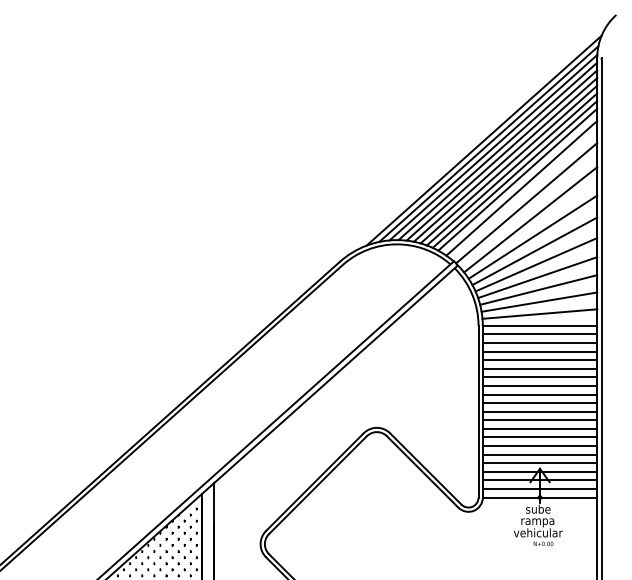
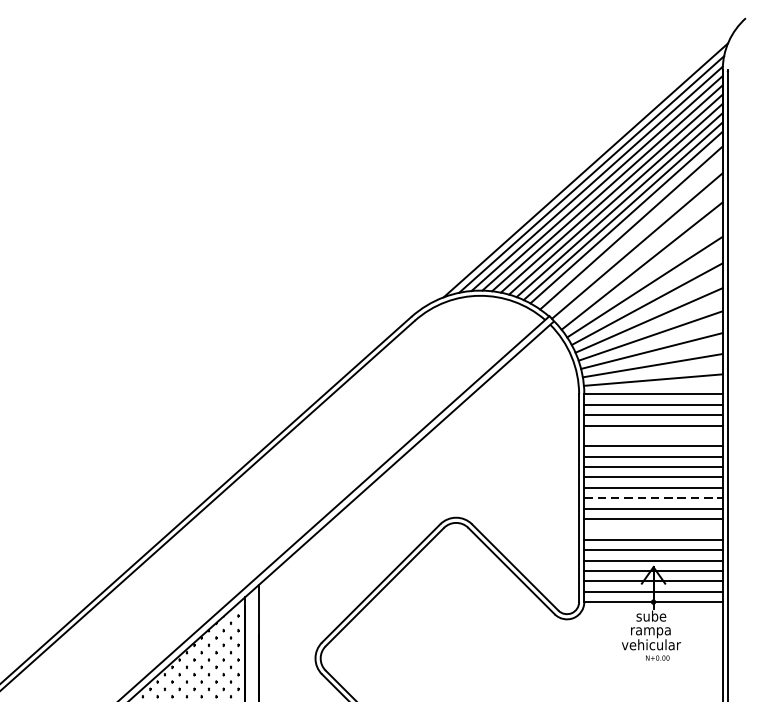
line: (539, 360) -> (652, 436), removed
line: (540, 411) -> (654, 497), solid -> dashed
line: (539, 437) -> (652, 529), removed

